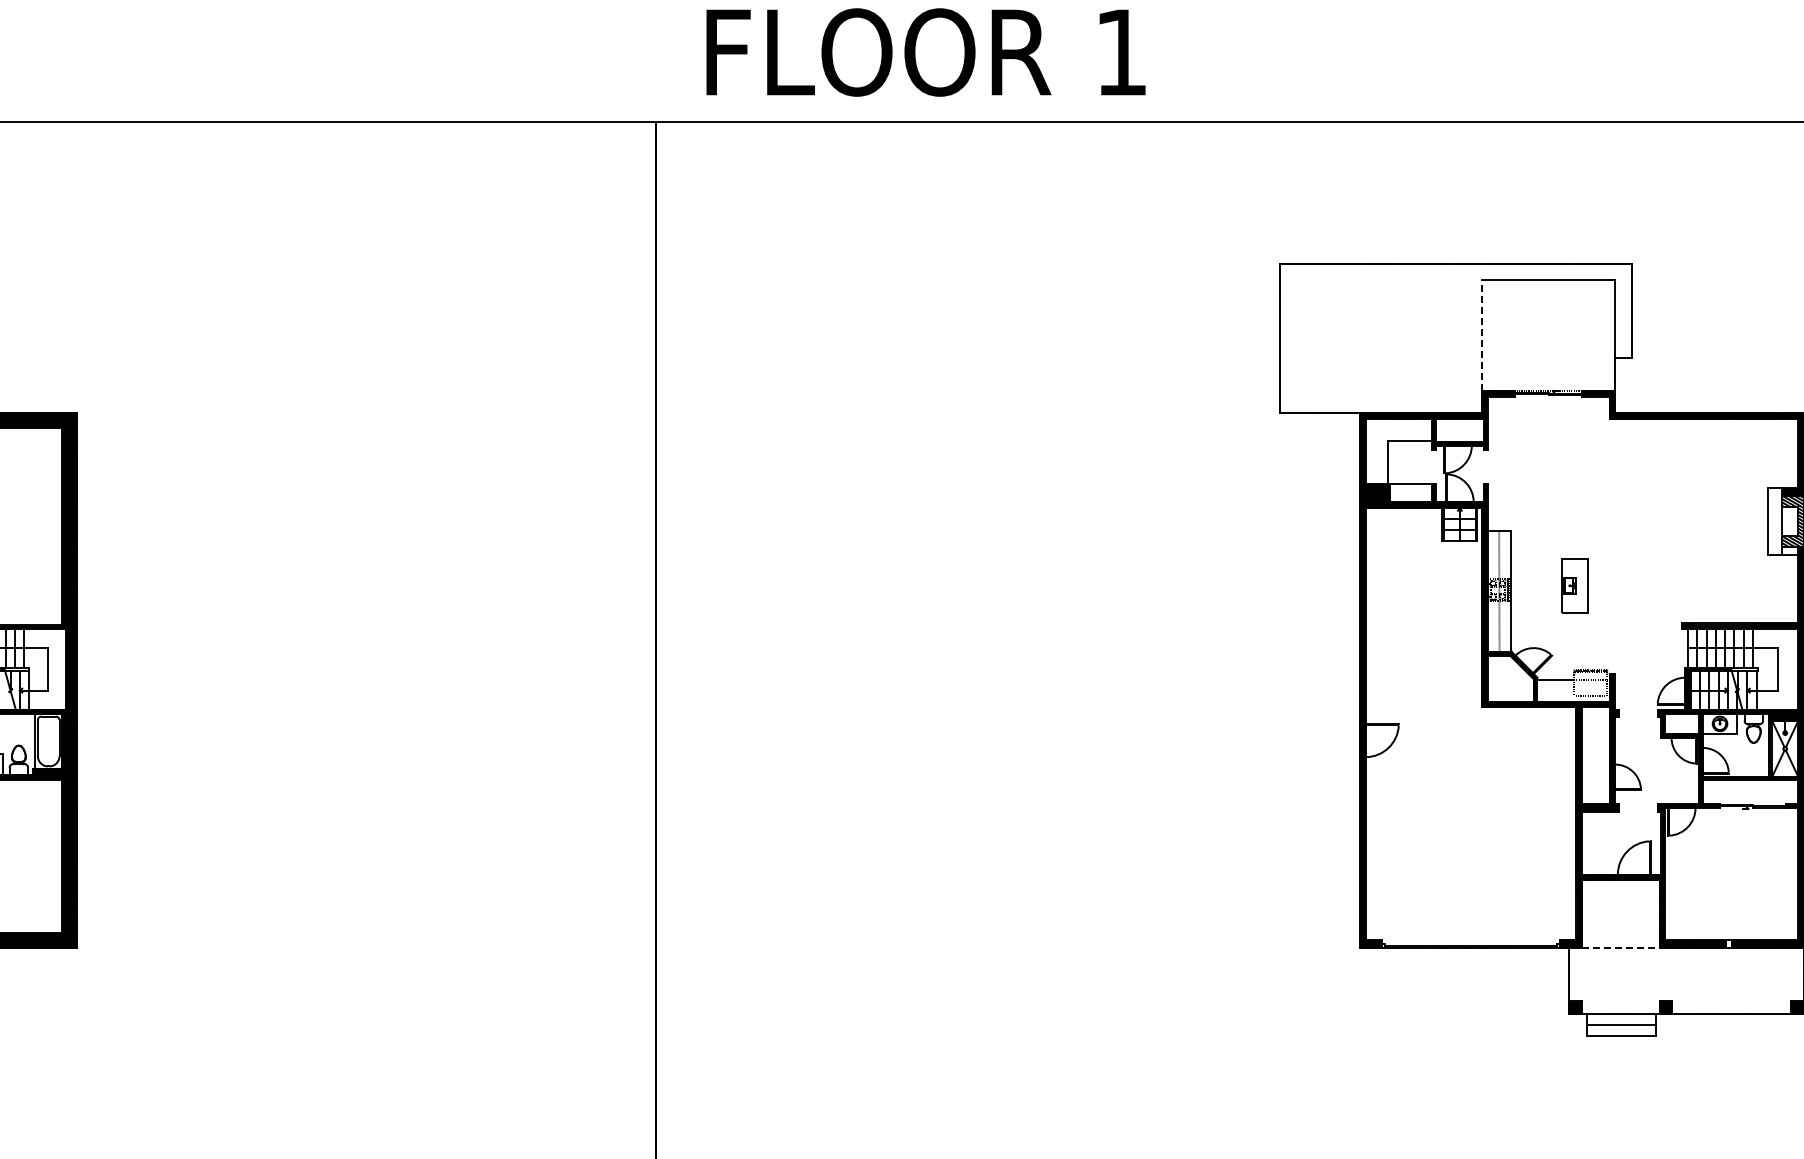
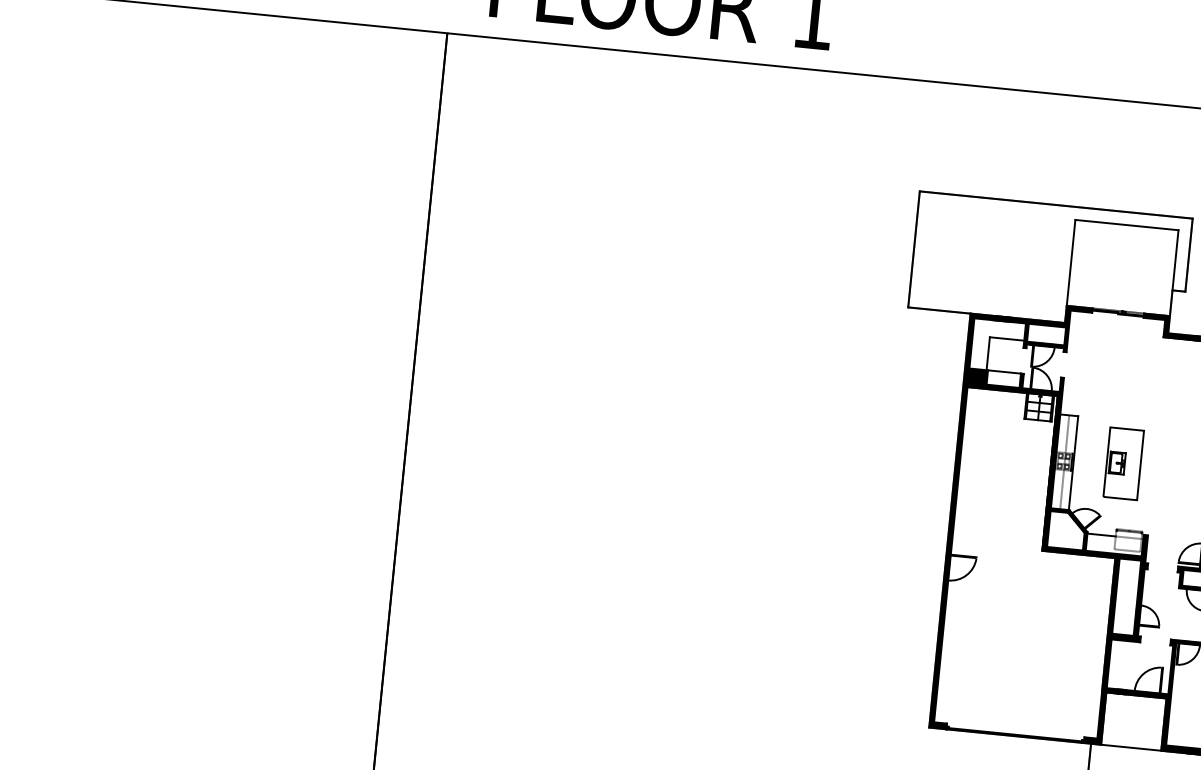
line: (1482, 335) -> (1071, 262), dashed -> solid
part: (1574, 585) -> (1123, 463), size x1.67
line: (1620, 947) -> (1131, 747), dashed -> solid

